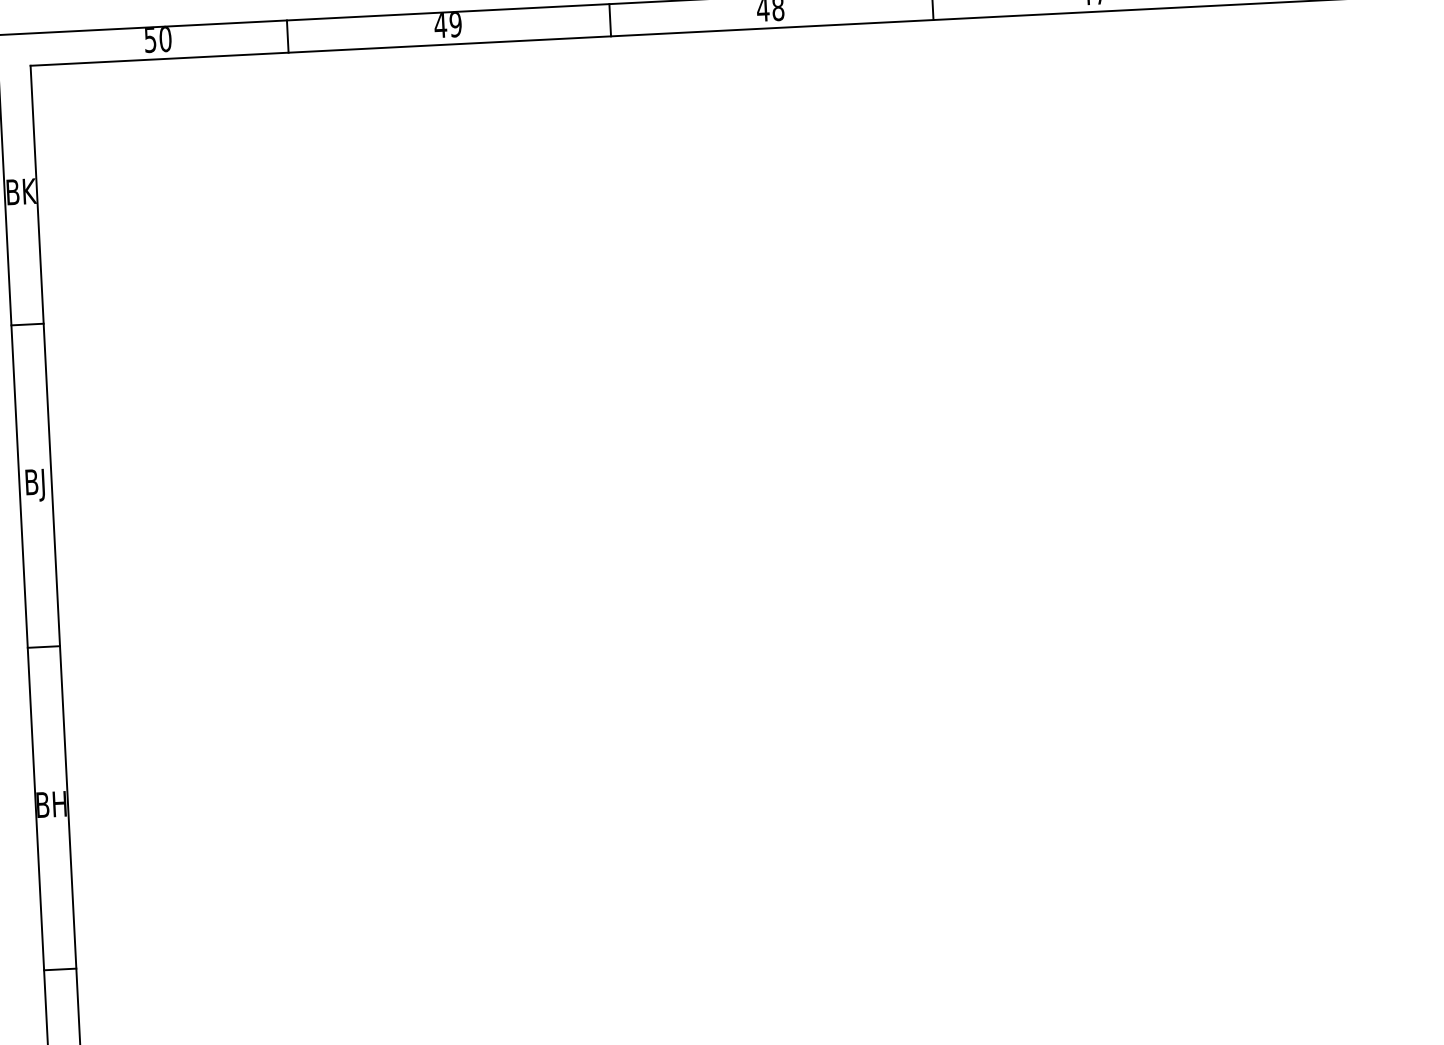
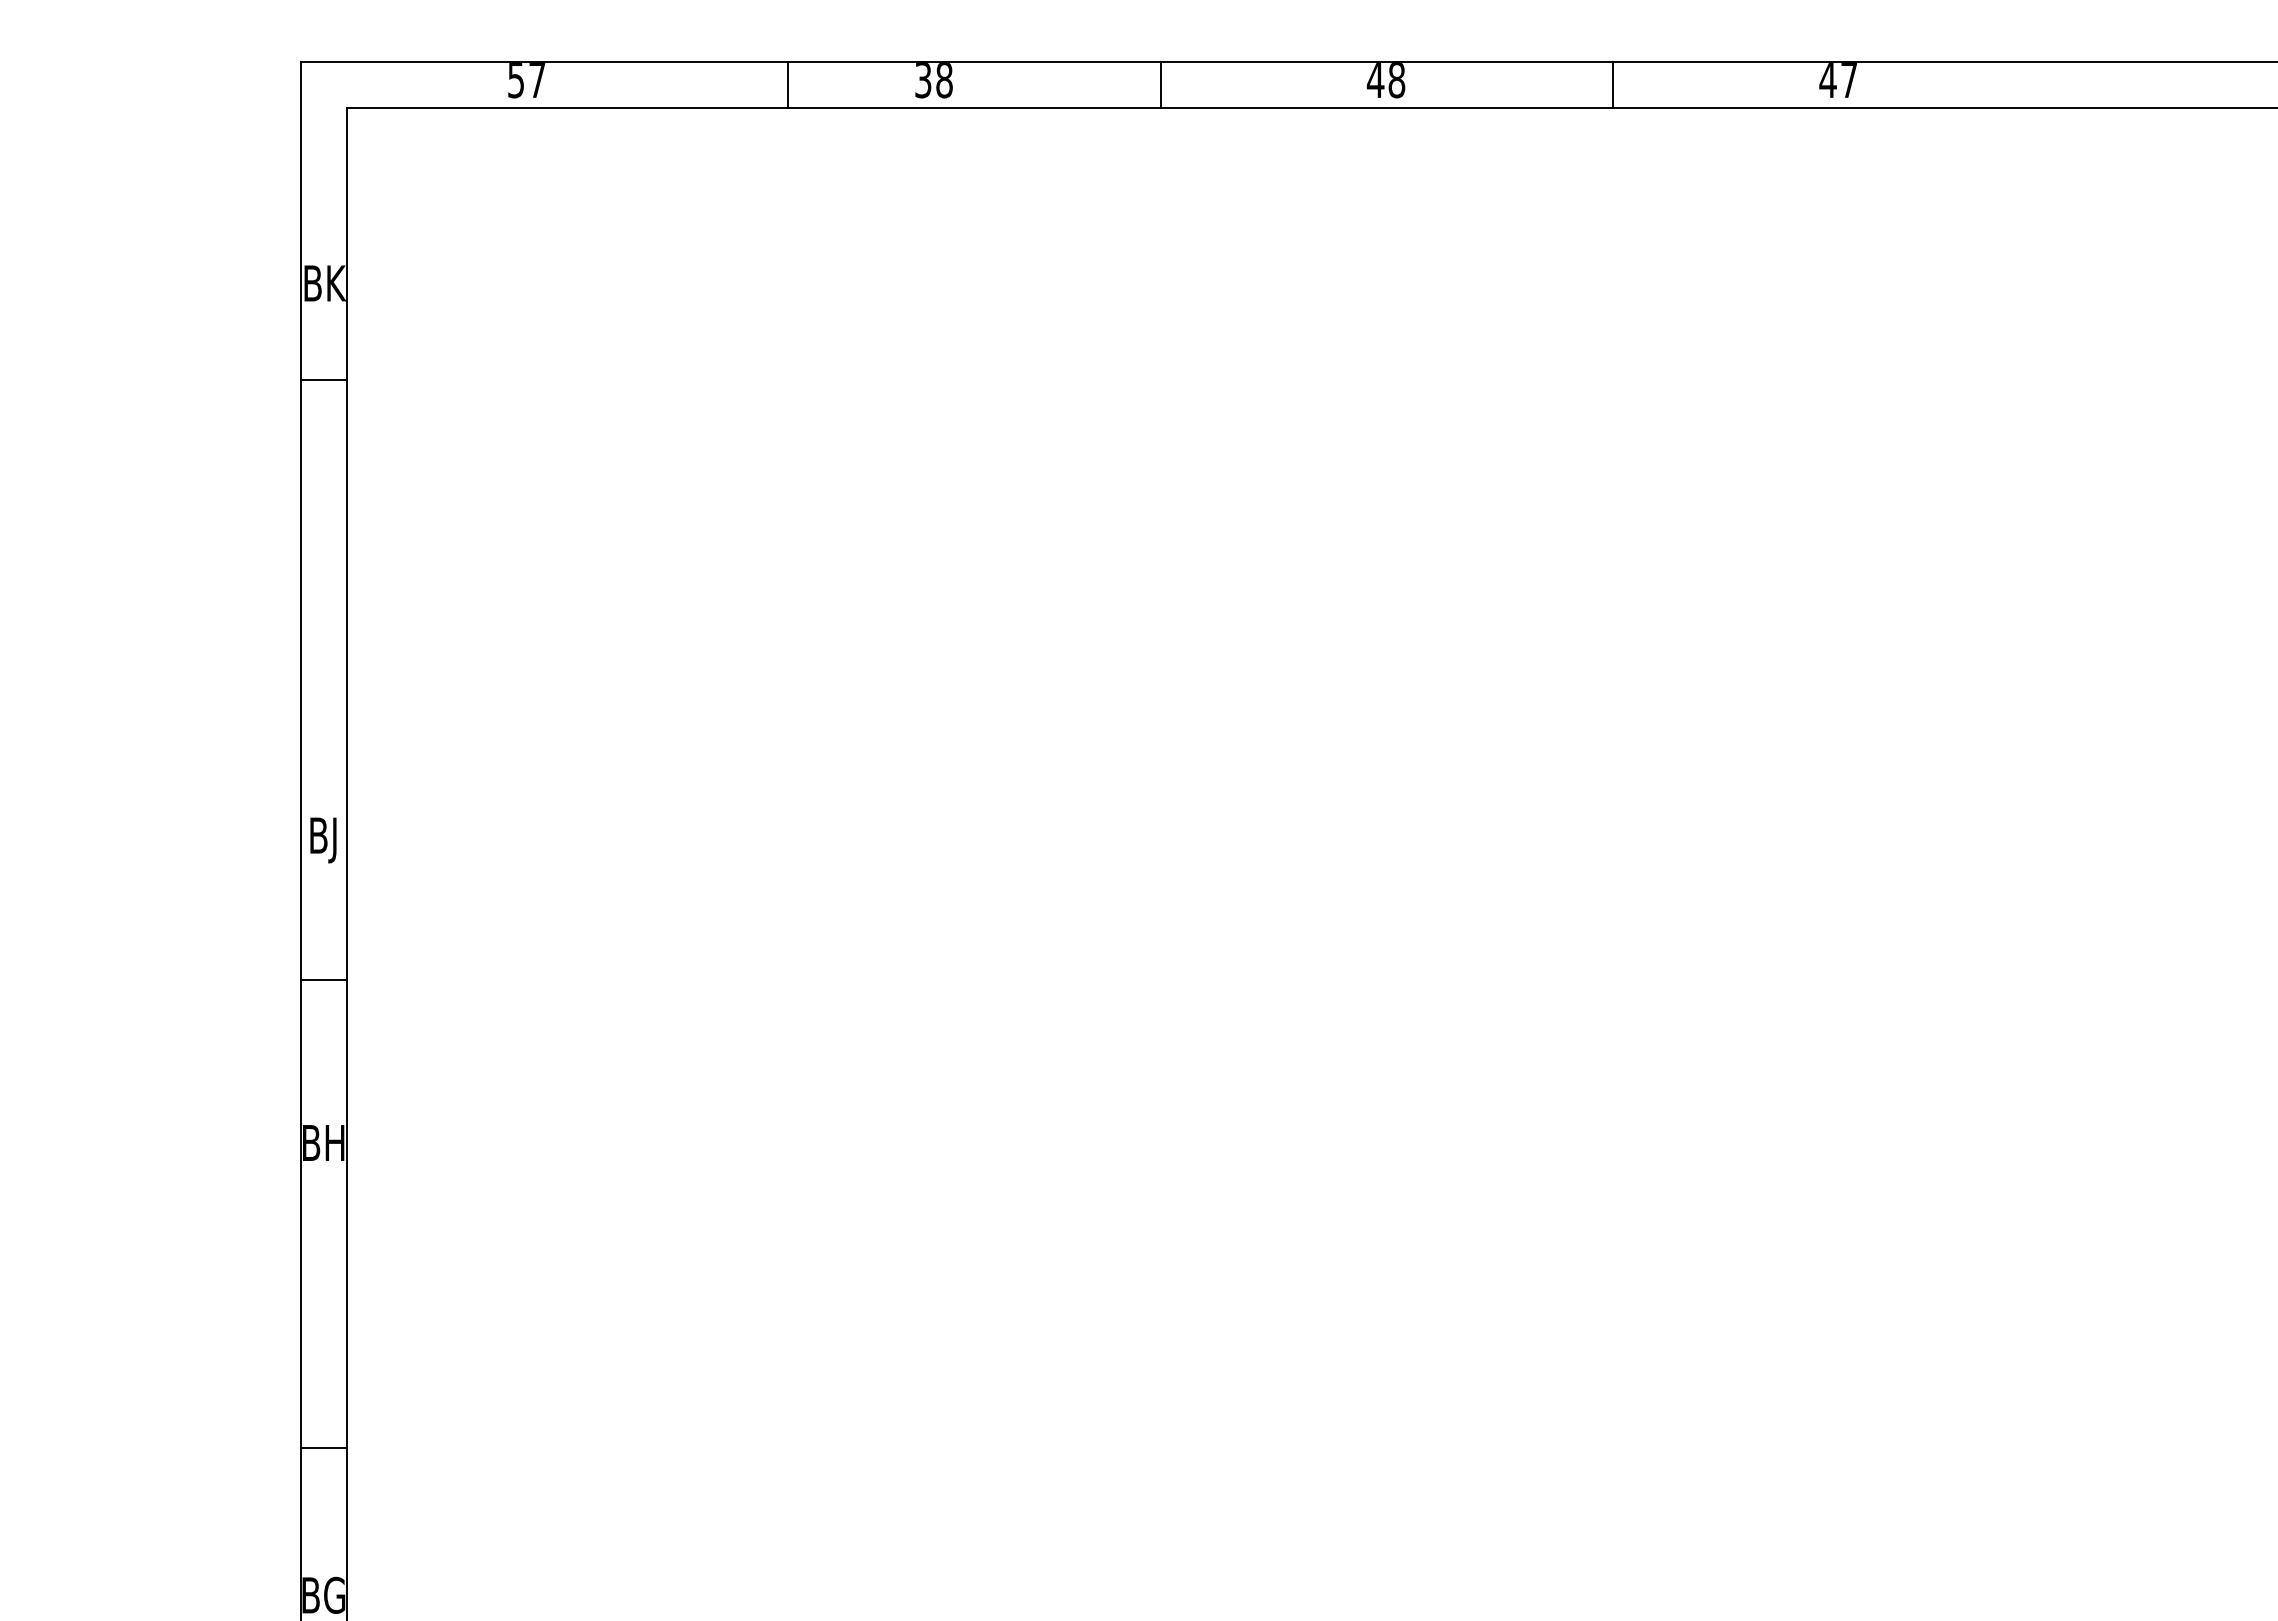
text: (447, 25) -> (933, 80), 49 -> 38
line: (287, 36) -> (787, 84), moved
text: (165, 39) -> (537, 80), 50 -> 57
line: (27, 324) -> (323, 379), moved
text: (35, 485) -> (323, 840), moved
line: (43, 647) -> (323, 980), moved
line: (59, 969) -> (323, 1448), moved

